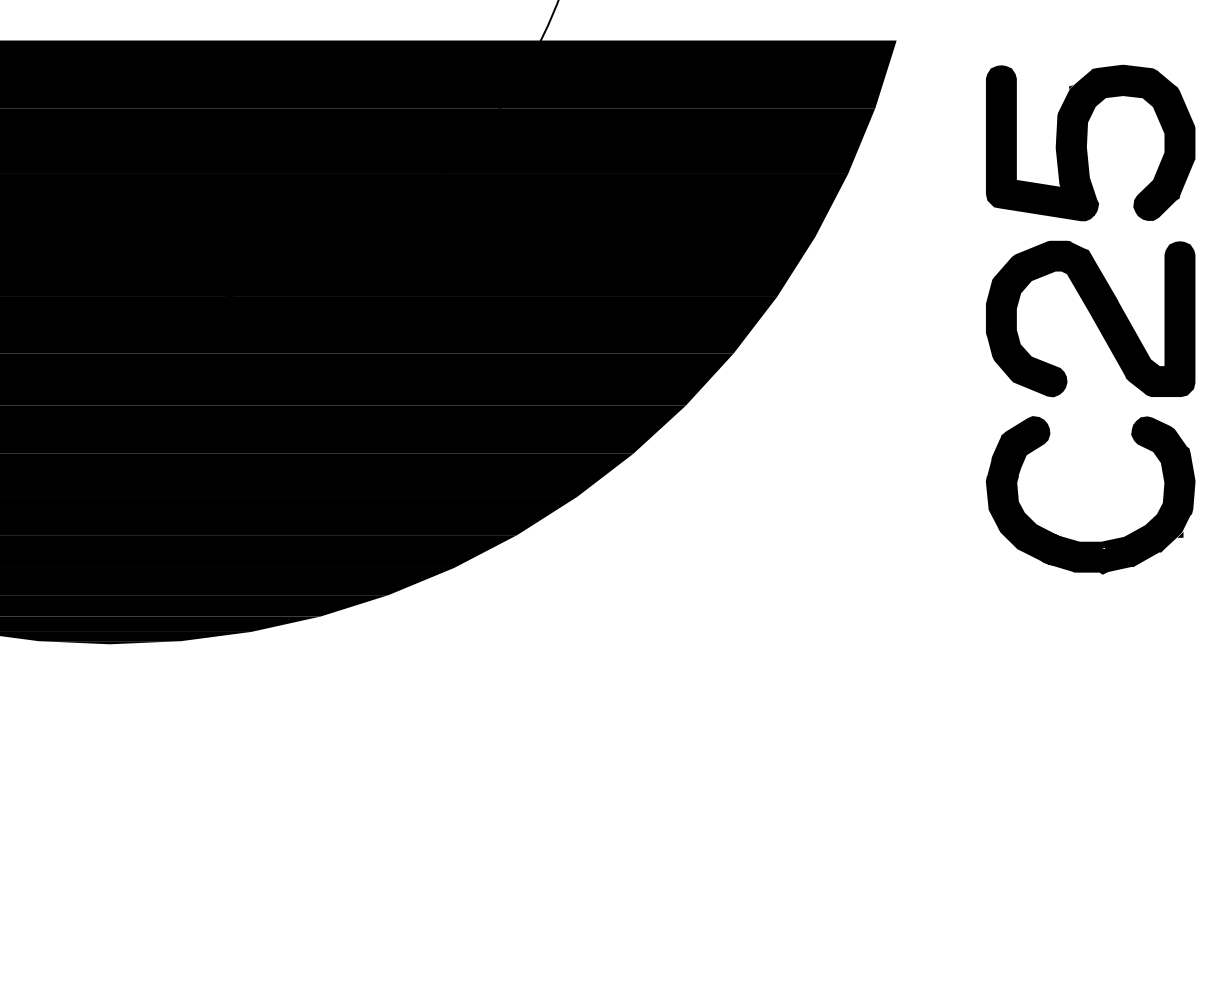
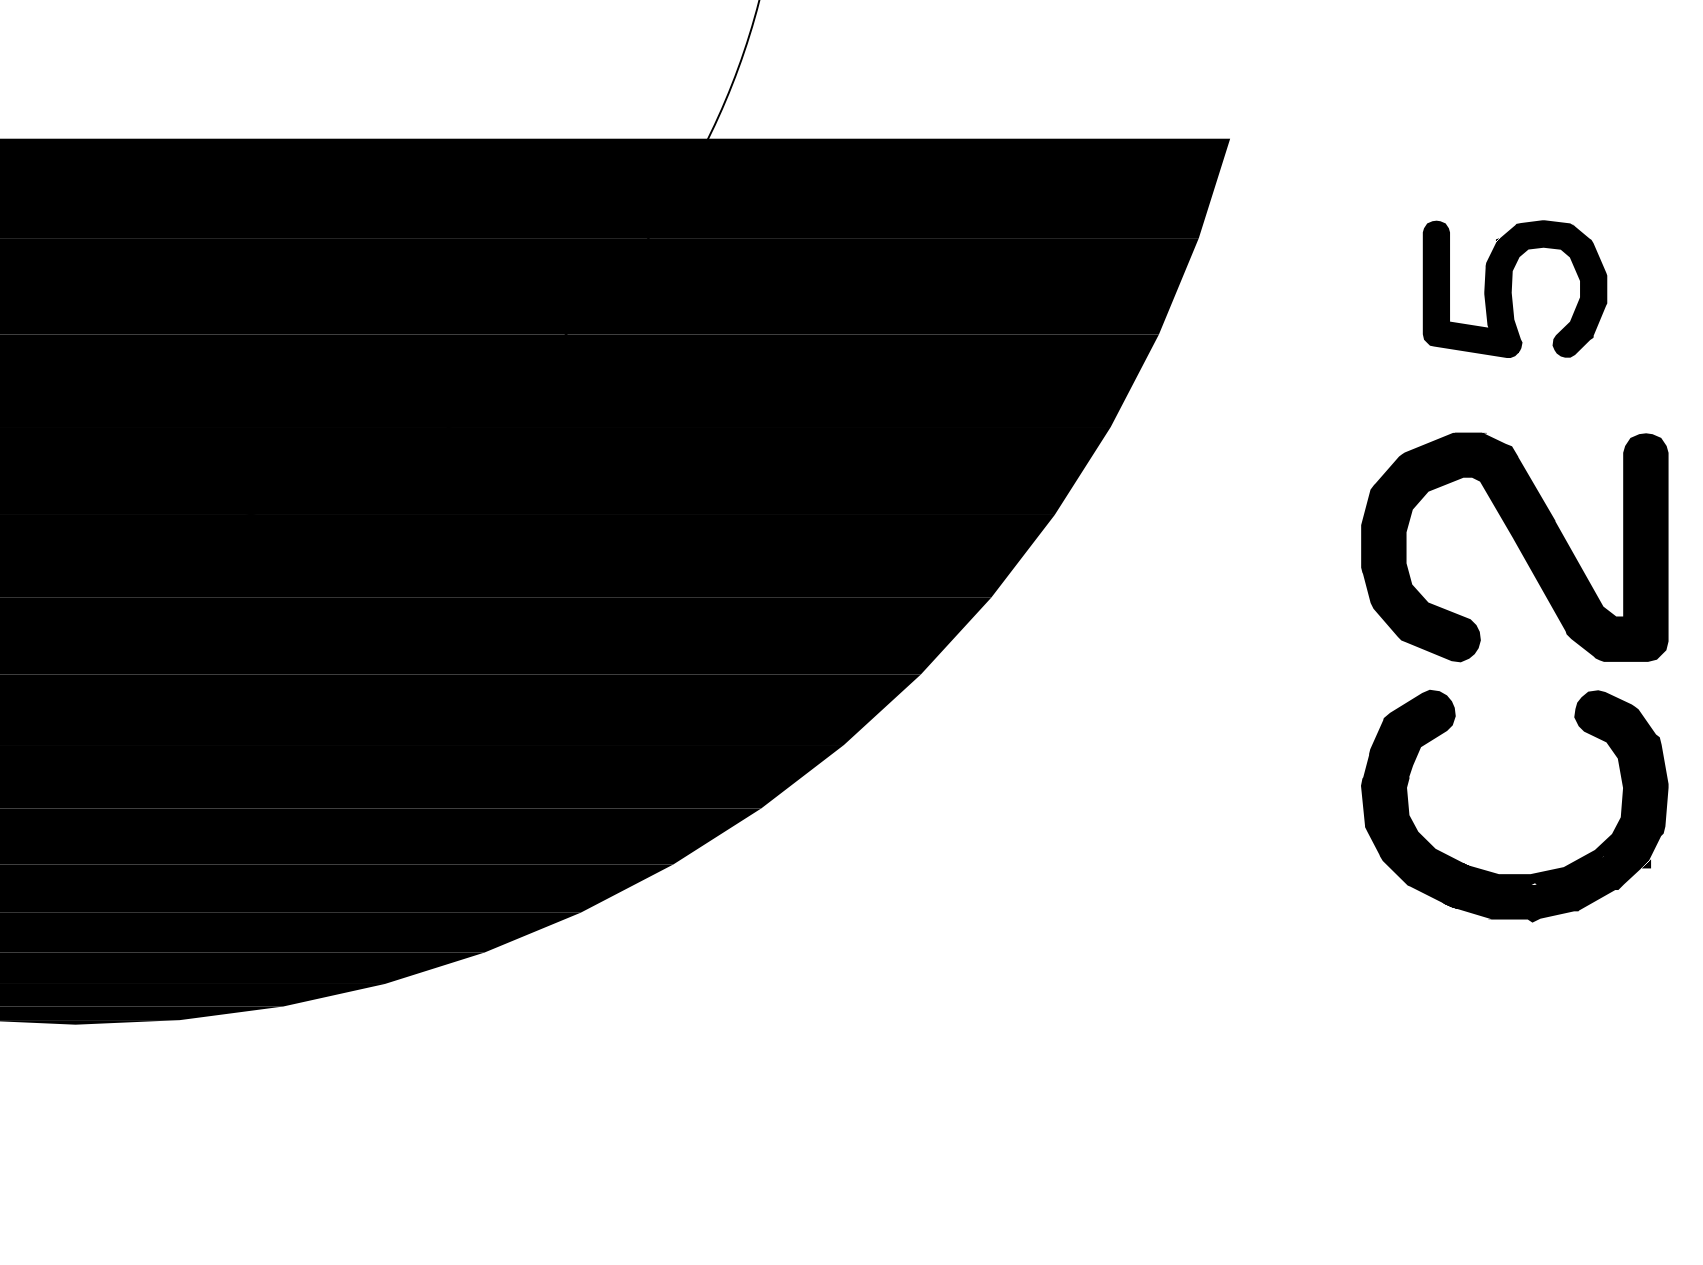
part: (1090, 142) -> (1514, 288), size x0.6

